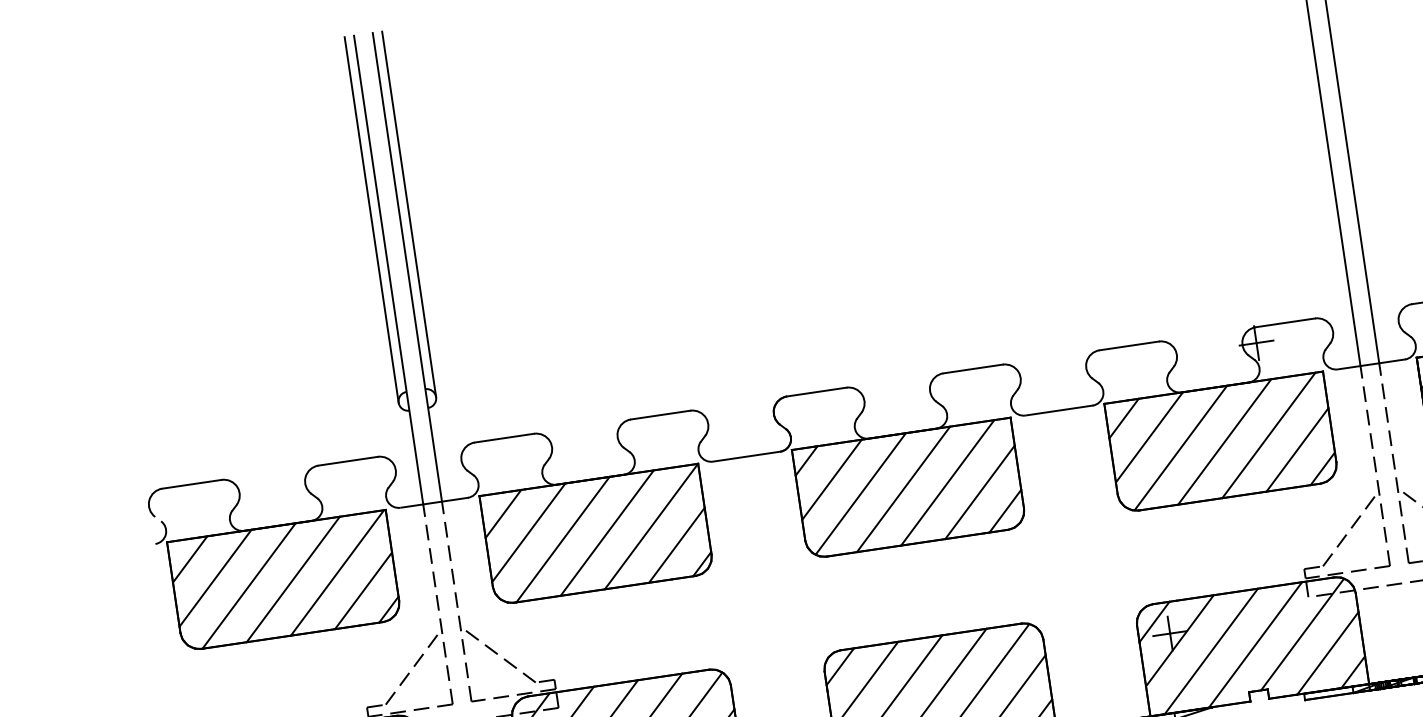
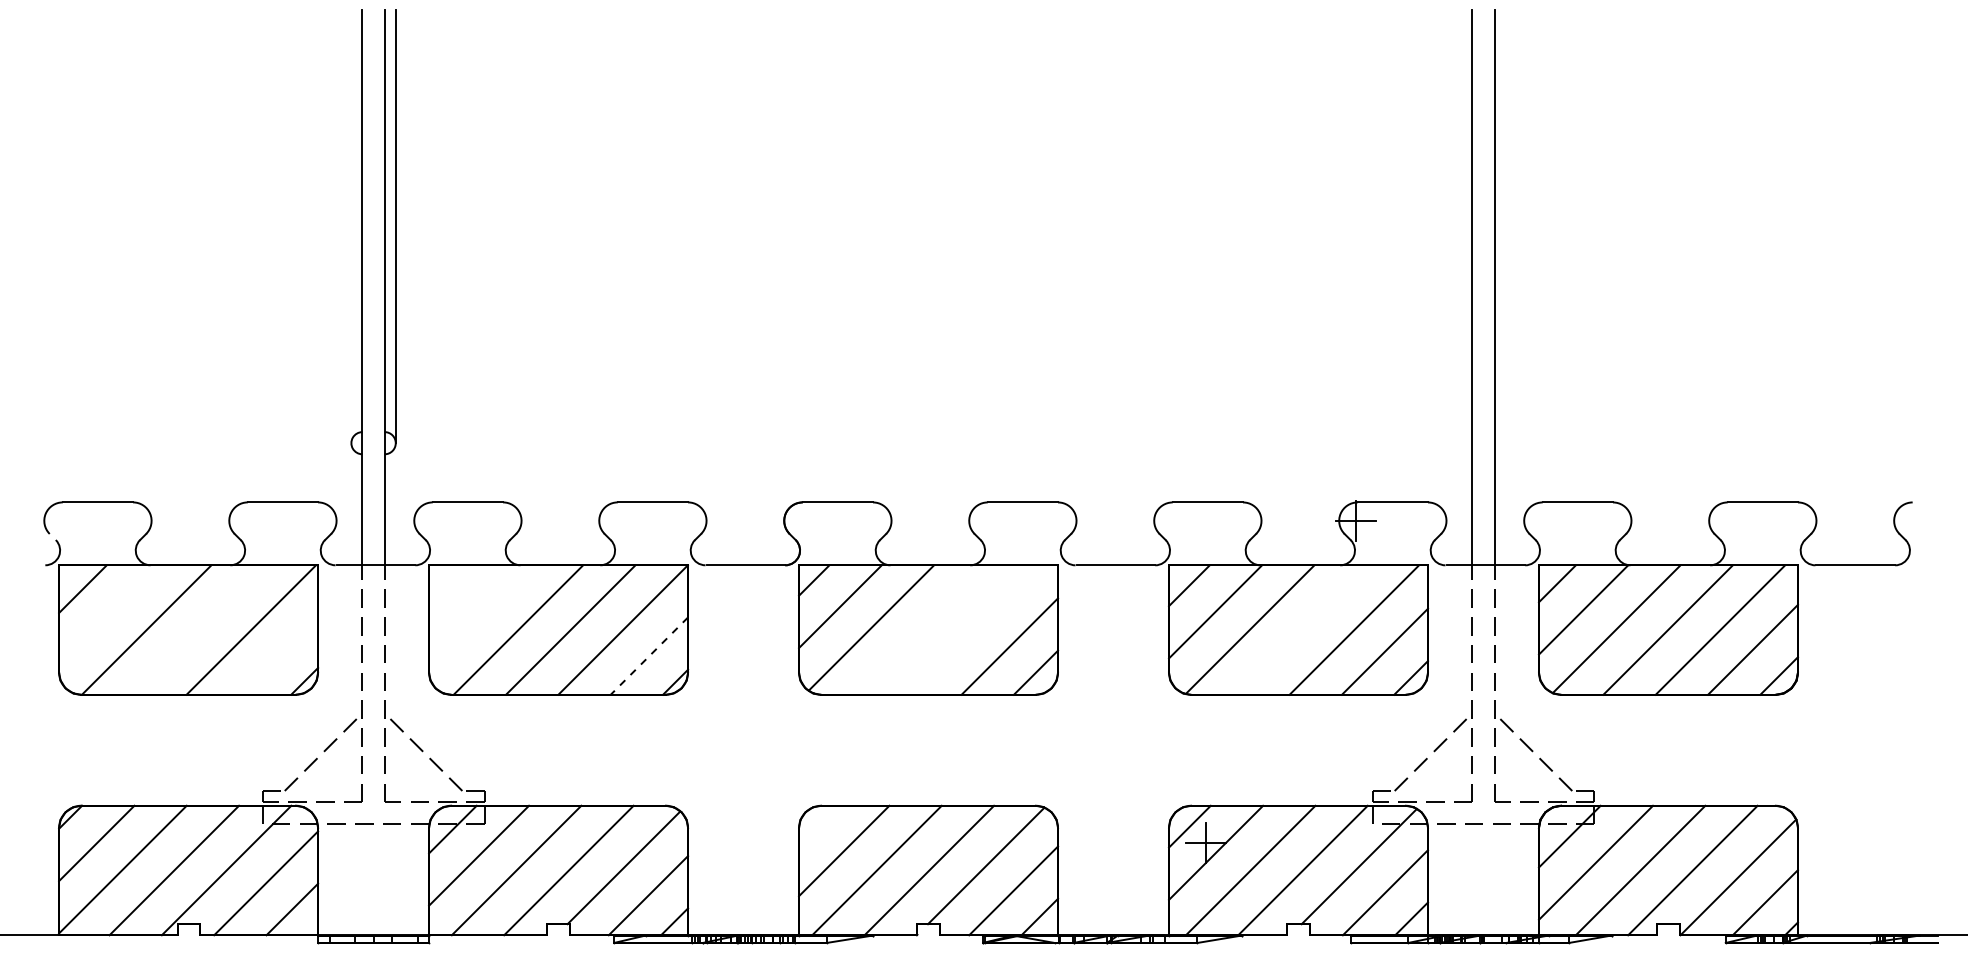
line: (371, 219) -> (351, 226), removed
line: (1224, 441) -> (1301, 629), removed
line: (947, 482) -> (973, 629), removed
line: (903, 488) -> (921, 629), removed
line: (503, 513) -> (453, 589), removed
line: (528, 533) -> (479, 616), removed
line: (676, 545) -> (649, 656), solid -> dashed
line: (215, 578) -> (109, 615), removed
line: (292, 579) -> (198, 629), removed
line: (363, 590) -> (278, 654), removed
line: (840, 666) -> (818, 824), removed

